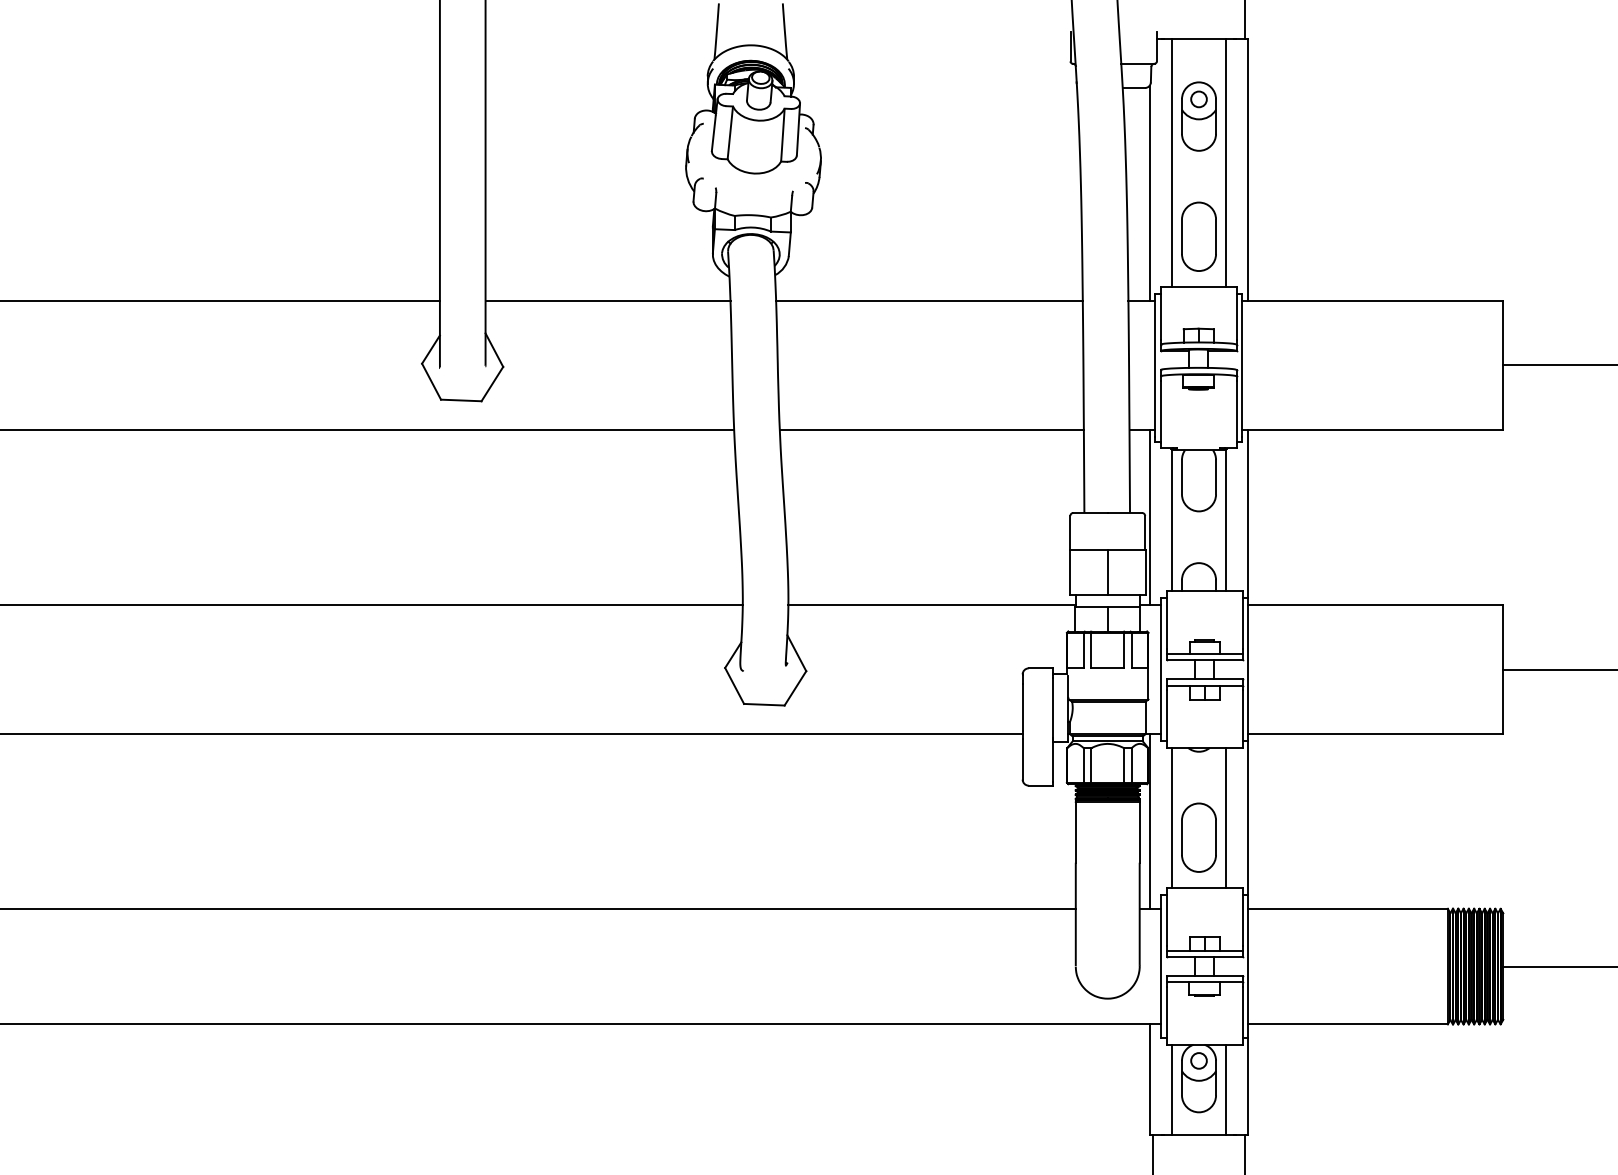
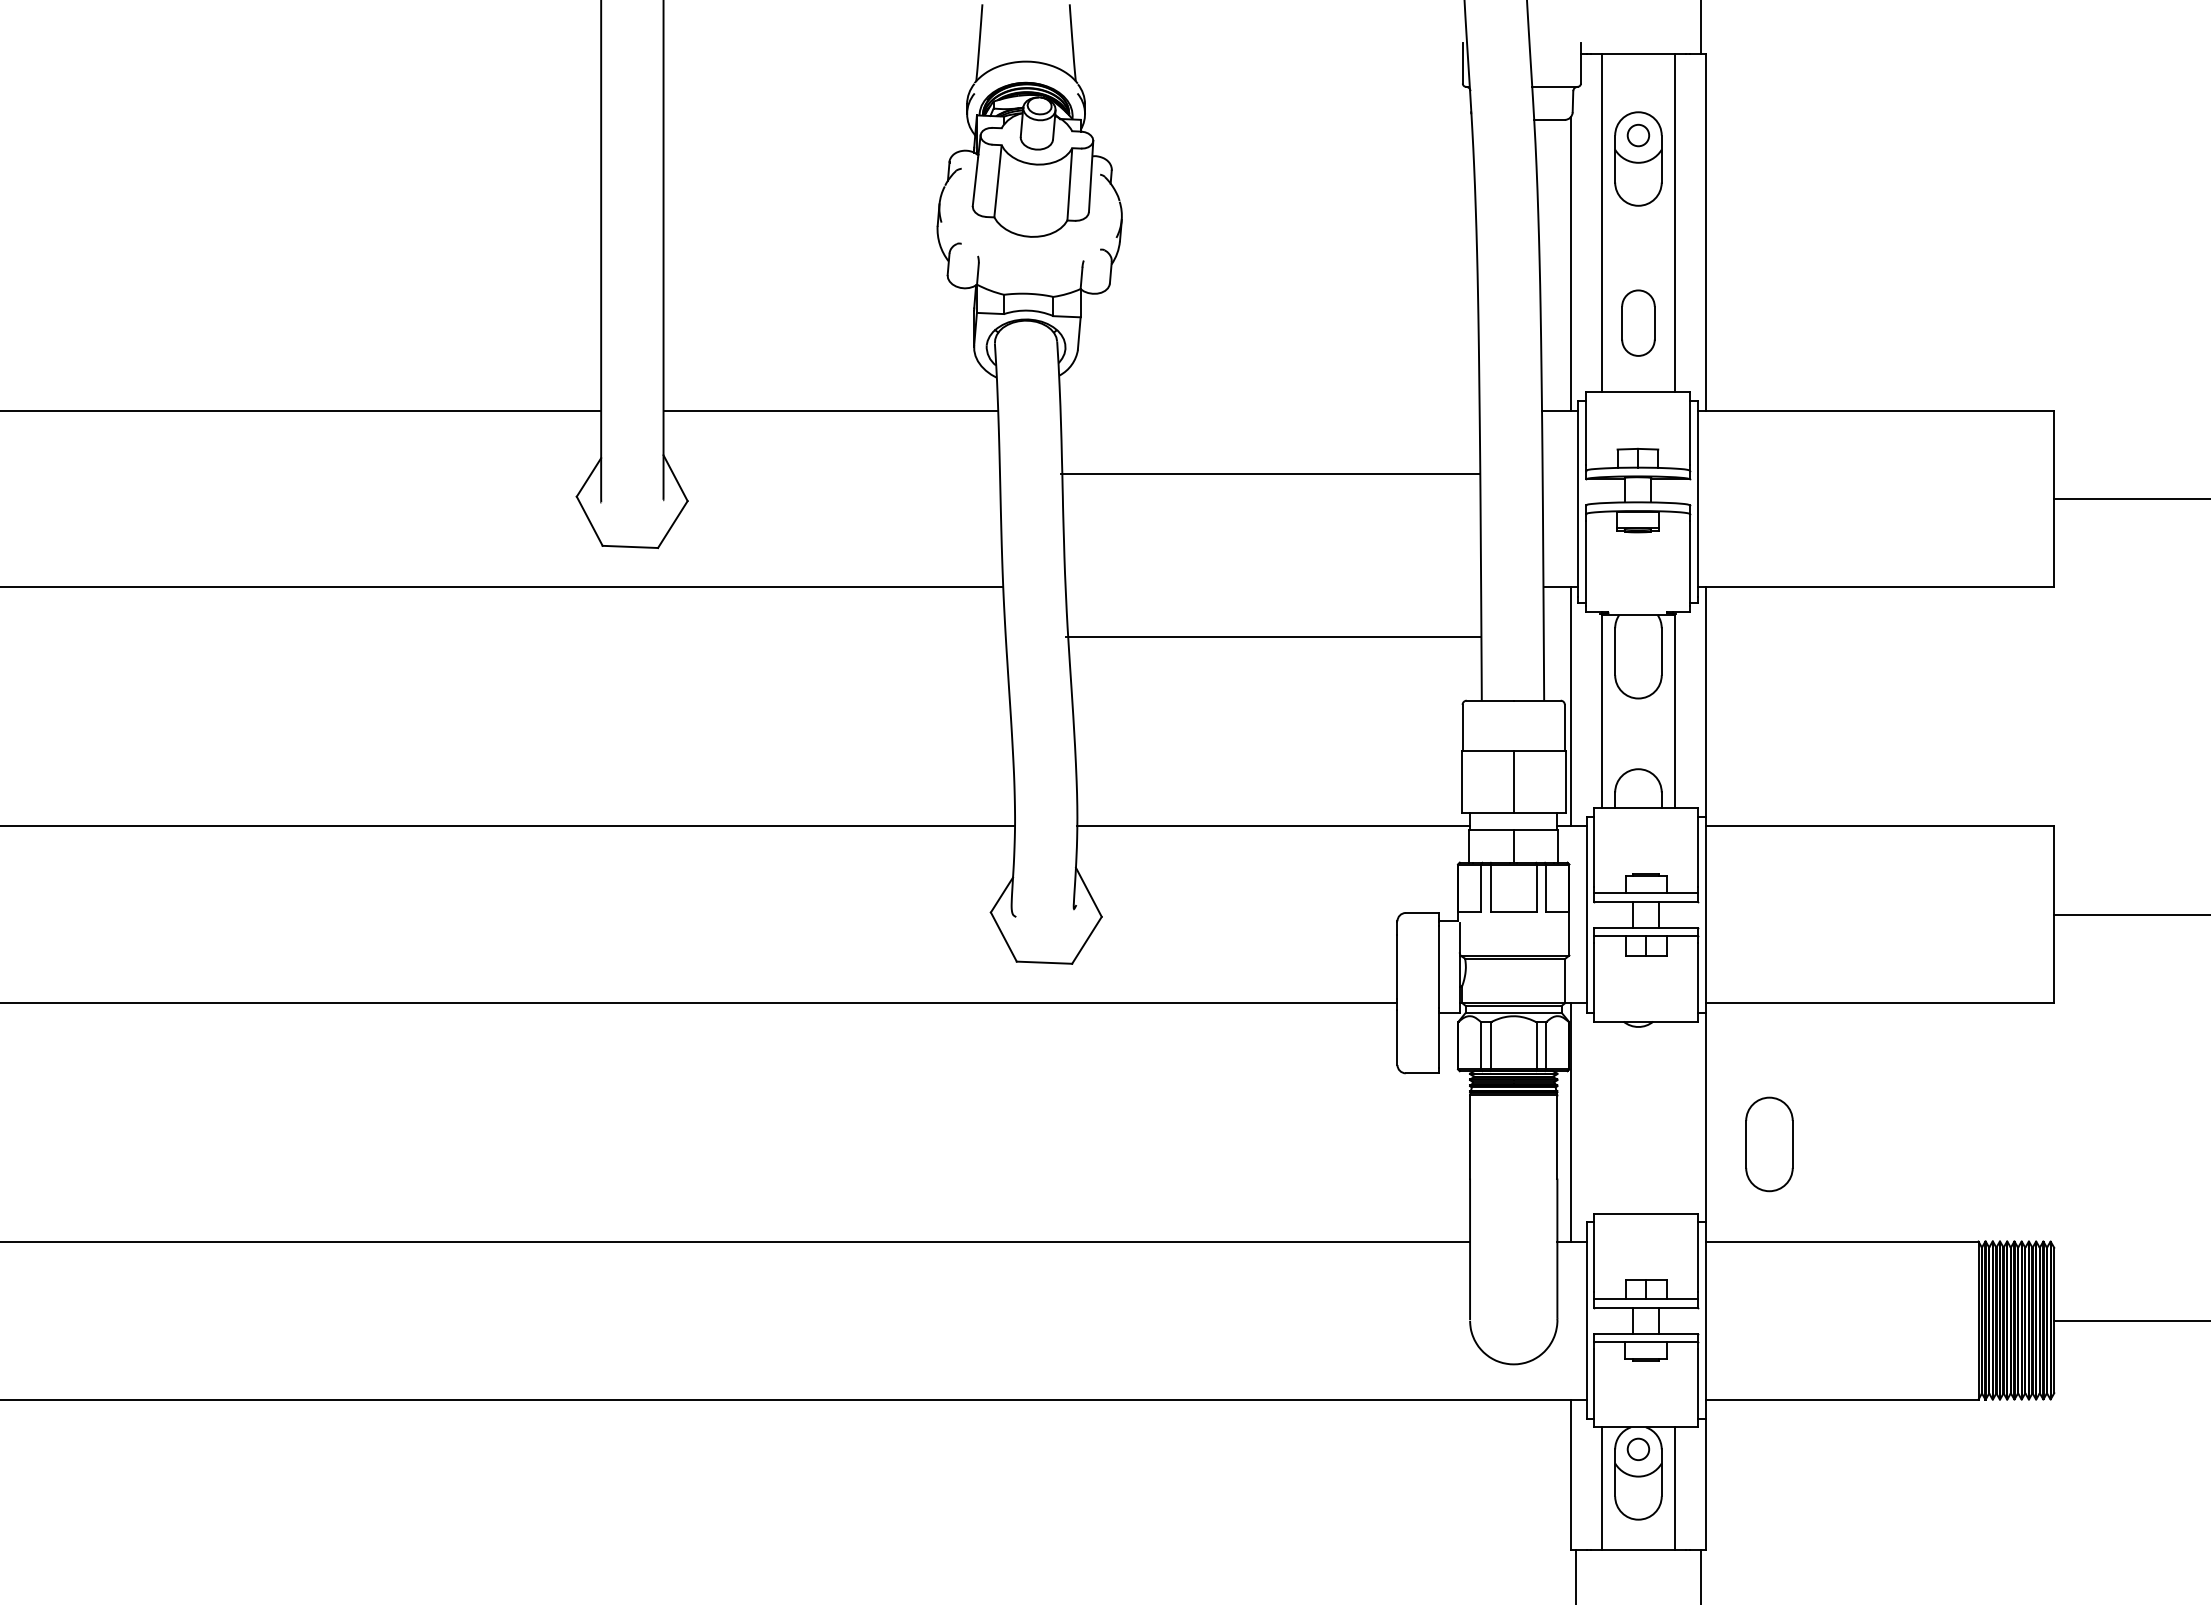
part: (1199, 236) -> (1638, 322), size x0.7
line: (929, 300) -> (1269, 473), moved
line: (931, 430) -> (1273, 637), moved
line: (1172, 818) -> (1602, 1117), removed
line: (1225, 818) -> (1674, 1117), removed
part: (1199, 837) -> (1769, 1144), moved

